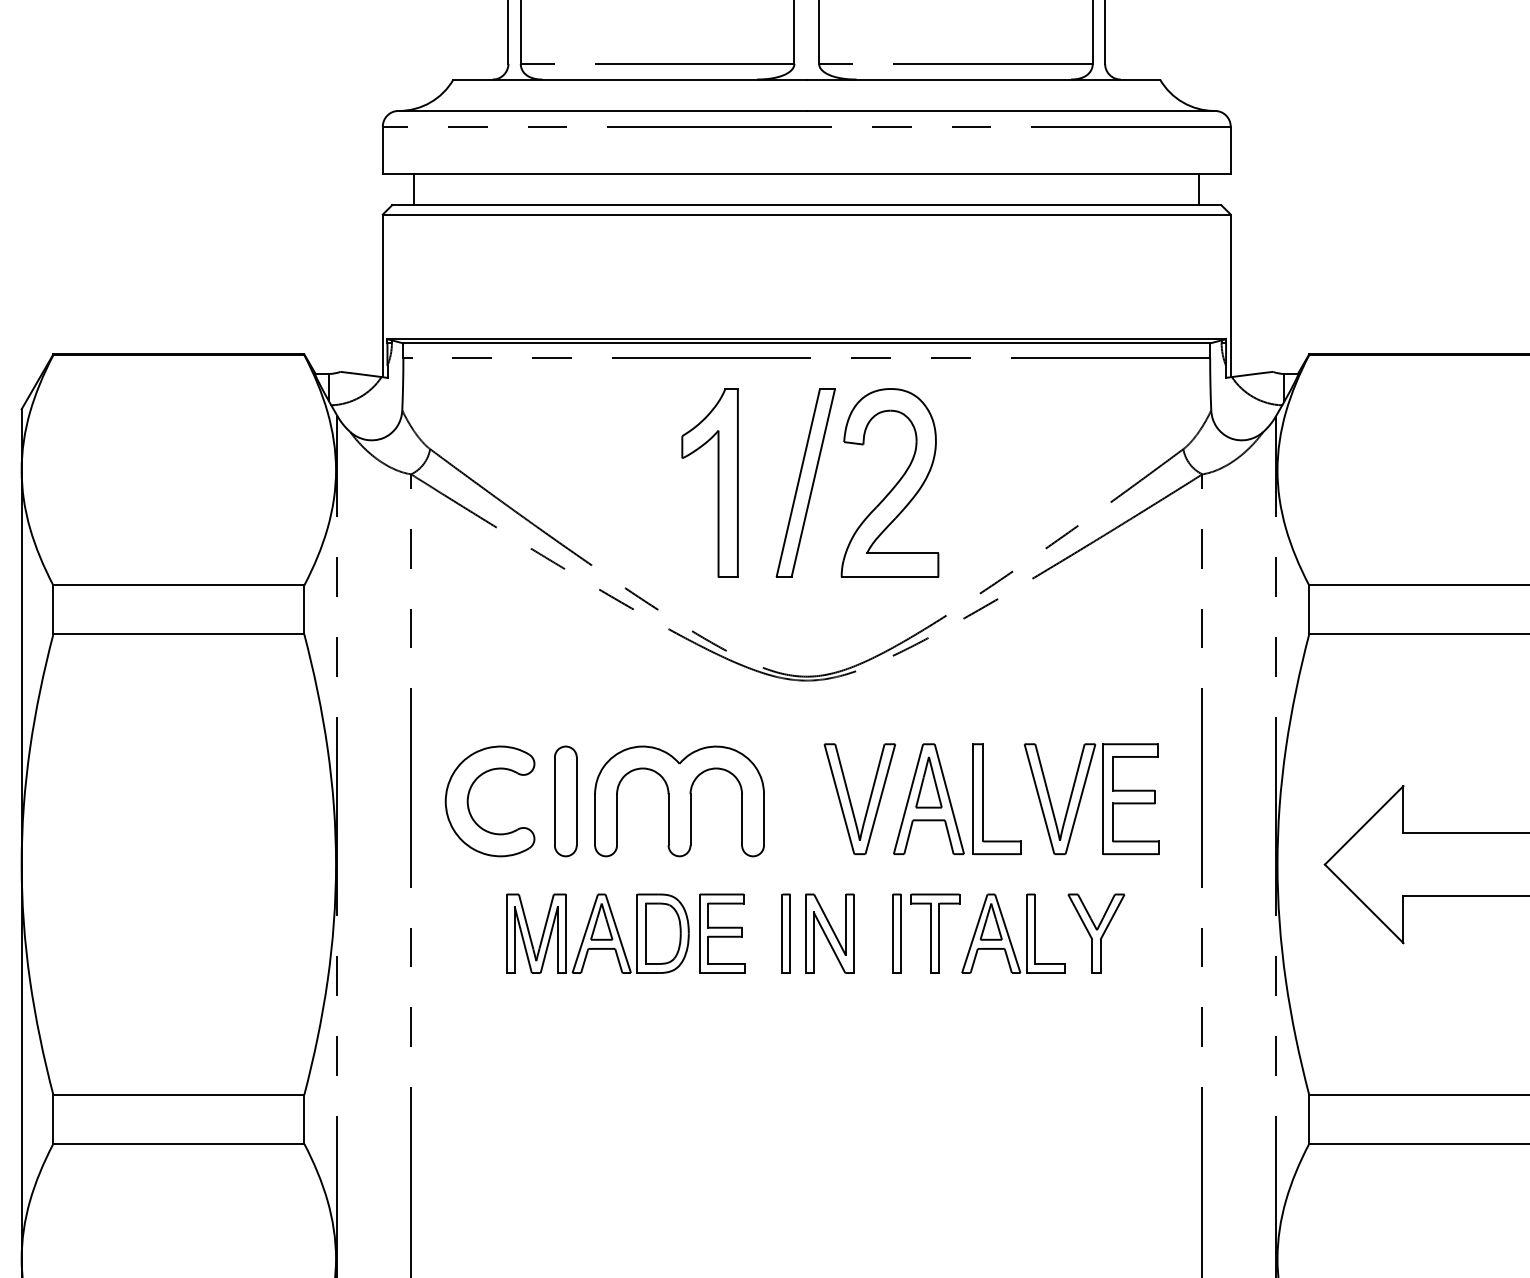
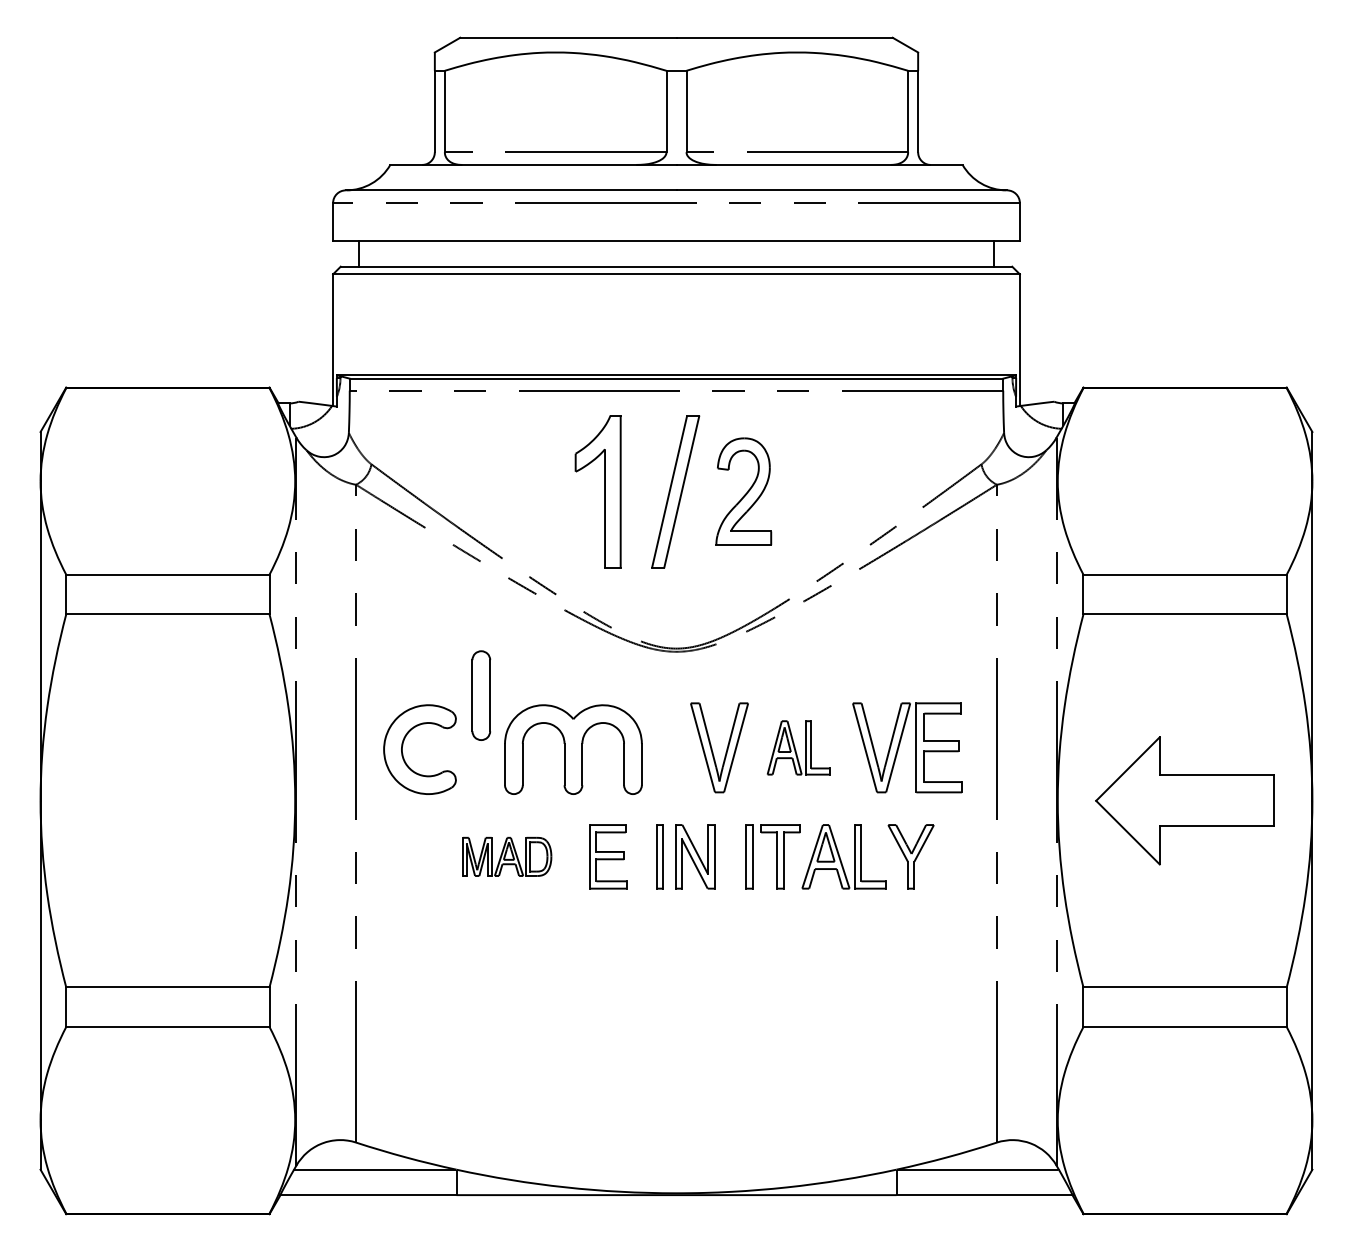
part: (889, 482) -> (743, 491), size x0.7
part: (957, 798) -> (798, 747), size x0.6
part: (566, 801) -> (481, 695), moved
part: (596, 933) -> (506, 856), size x0.6

